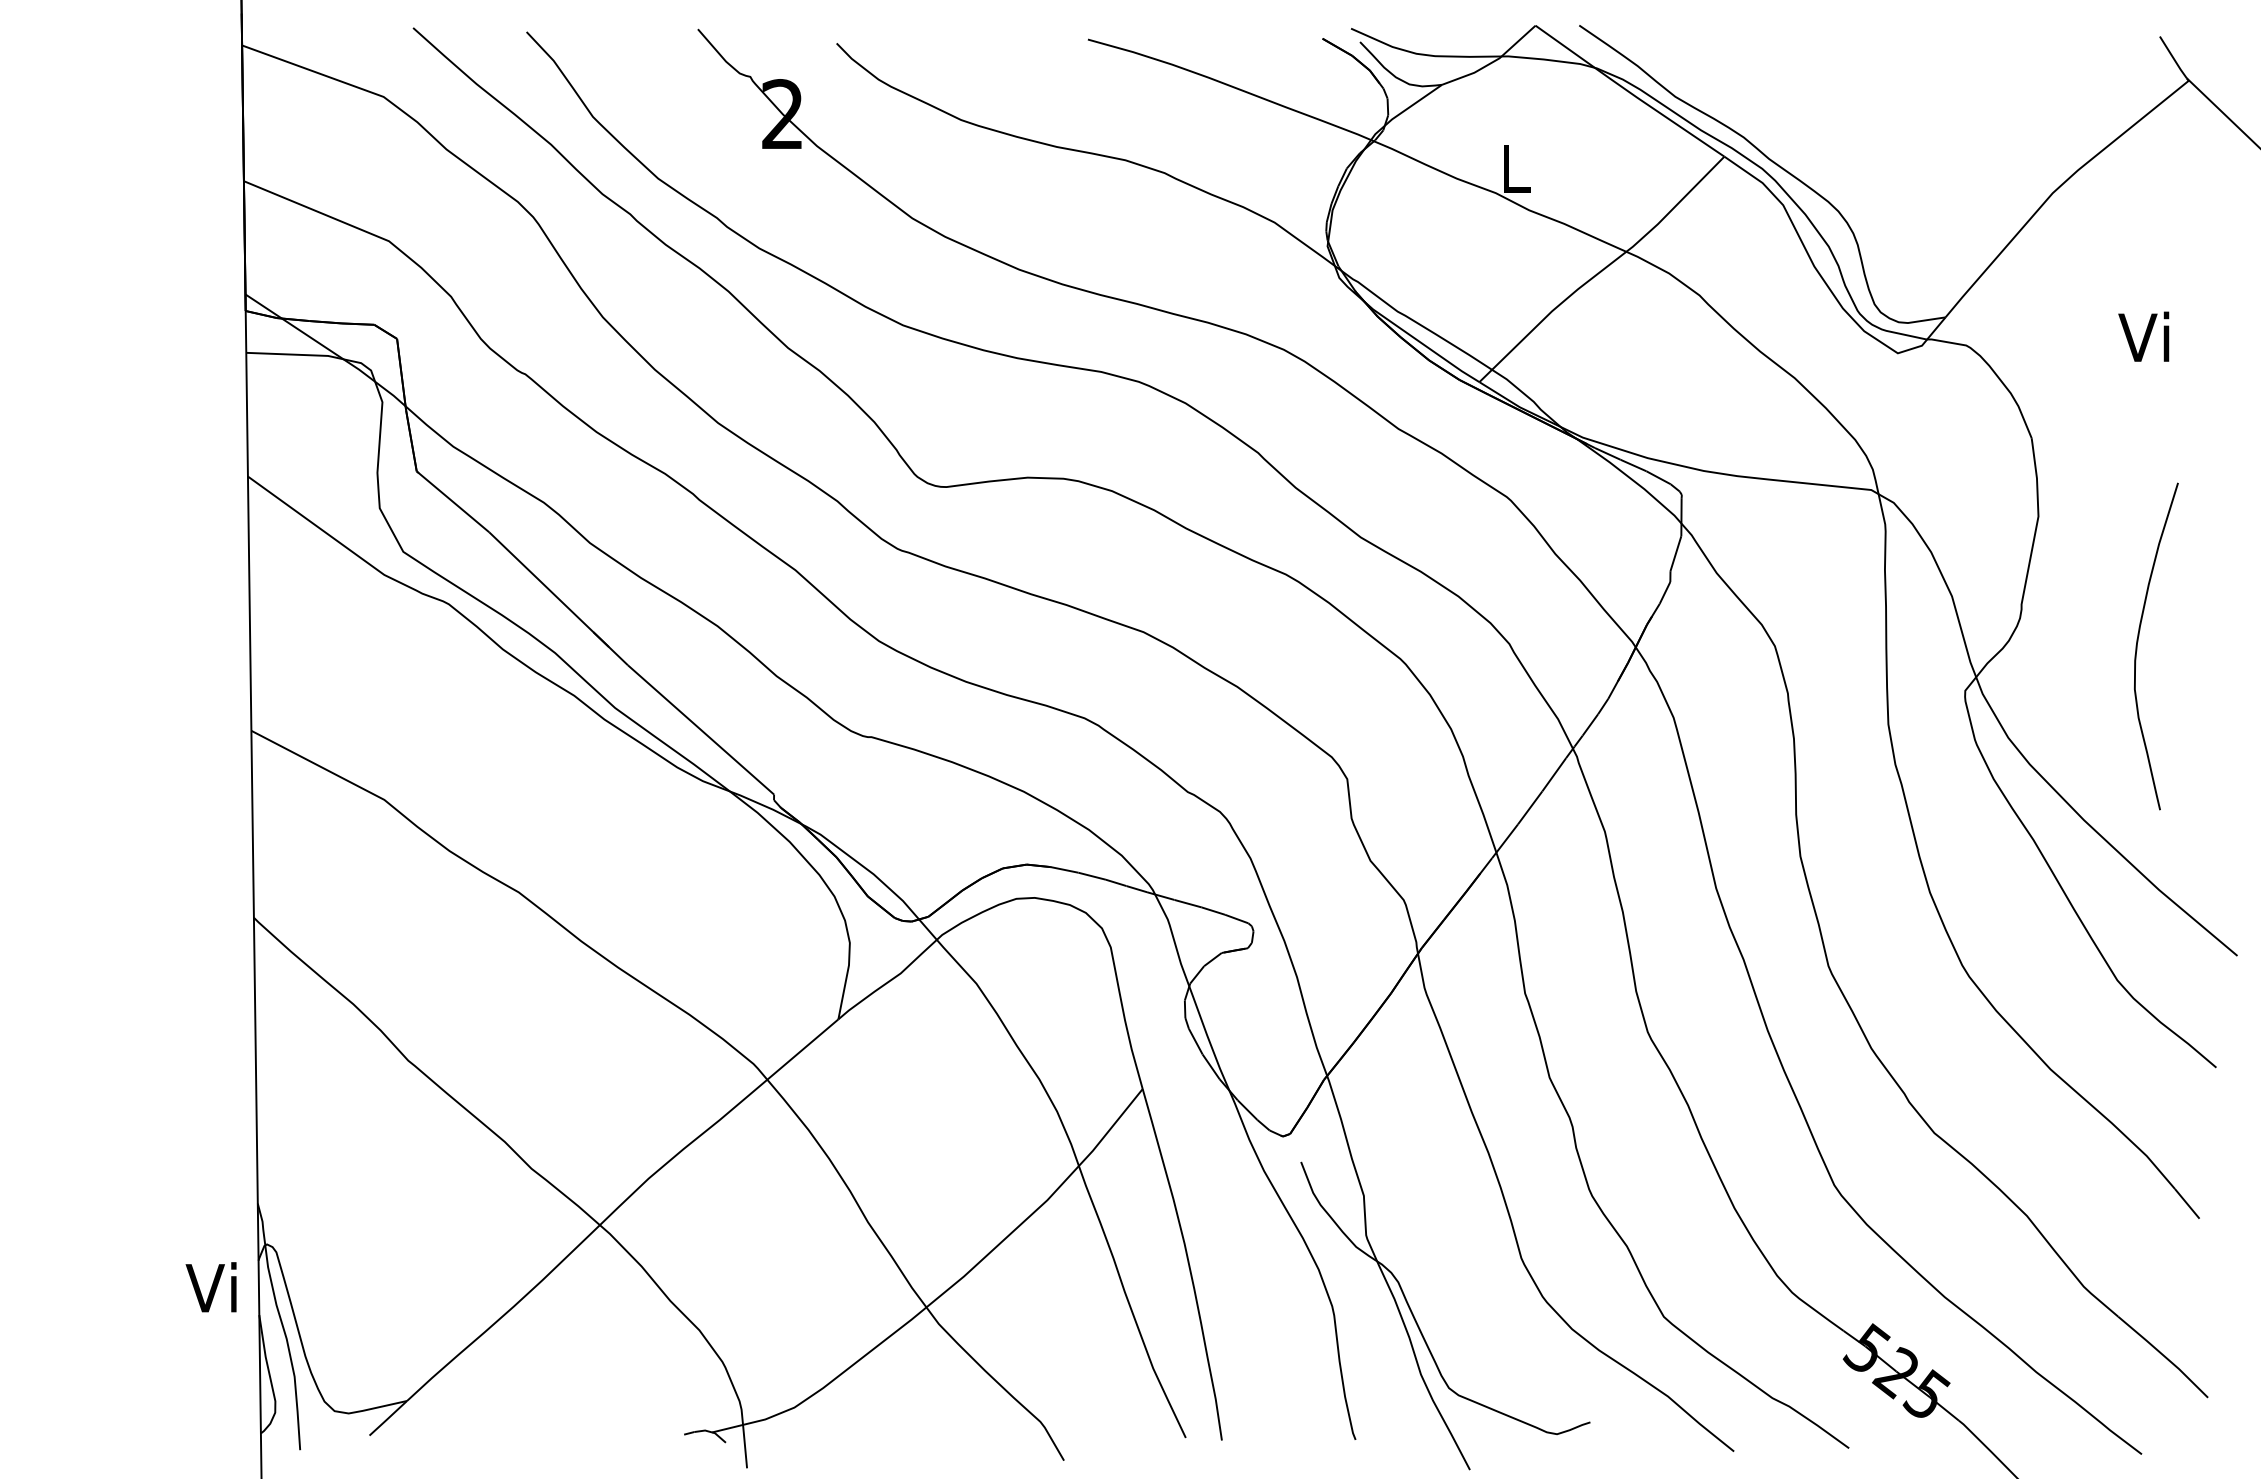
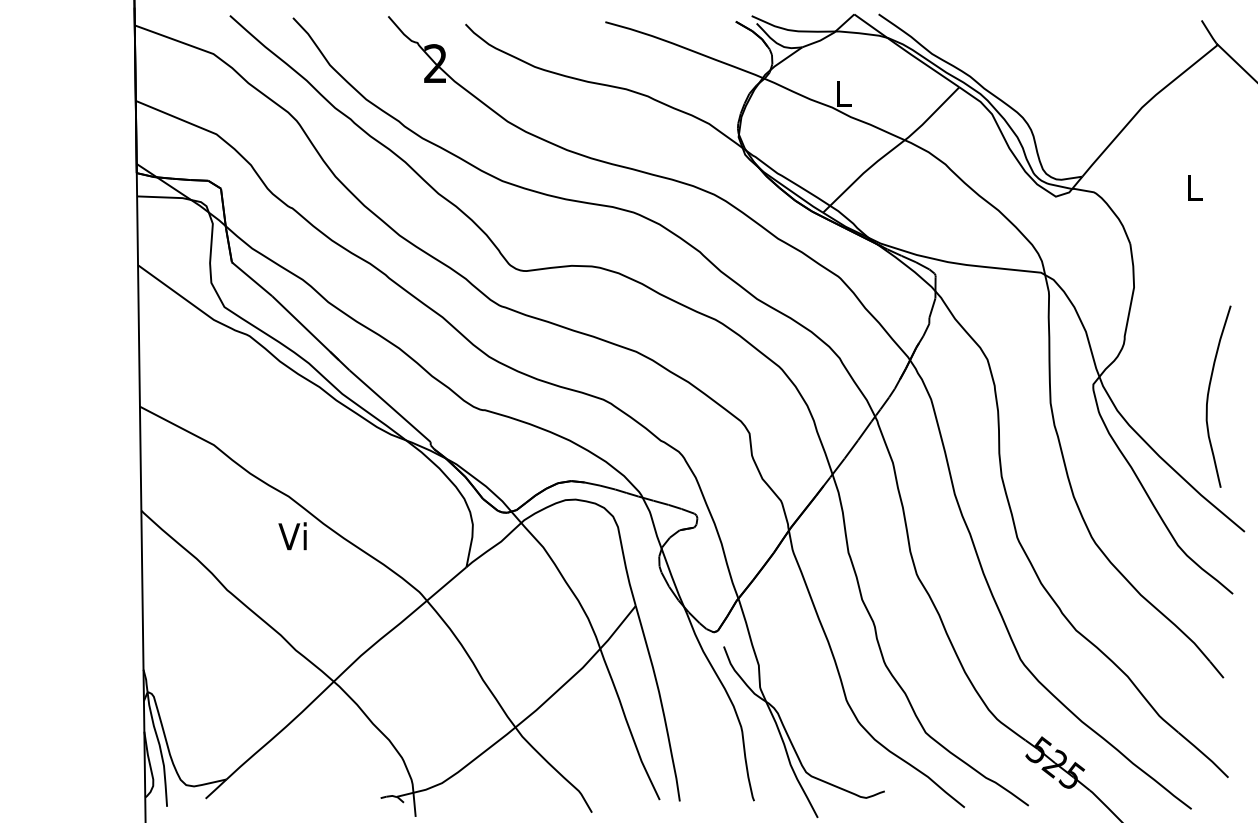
text: (2143, 336) -> (1192, 187), Vi -> L
curve: (2139, 640) -> (1209, 393), moved
text: (211, 1287) -> (292, 536), moved

